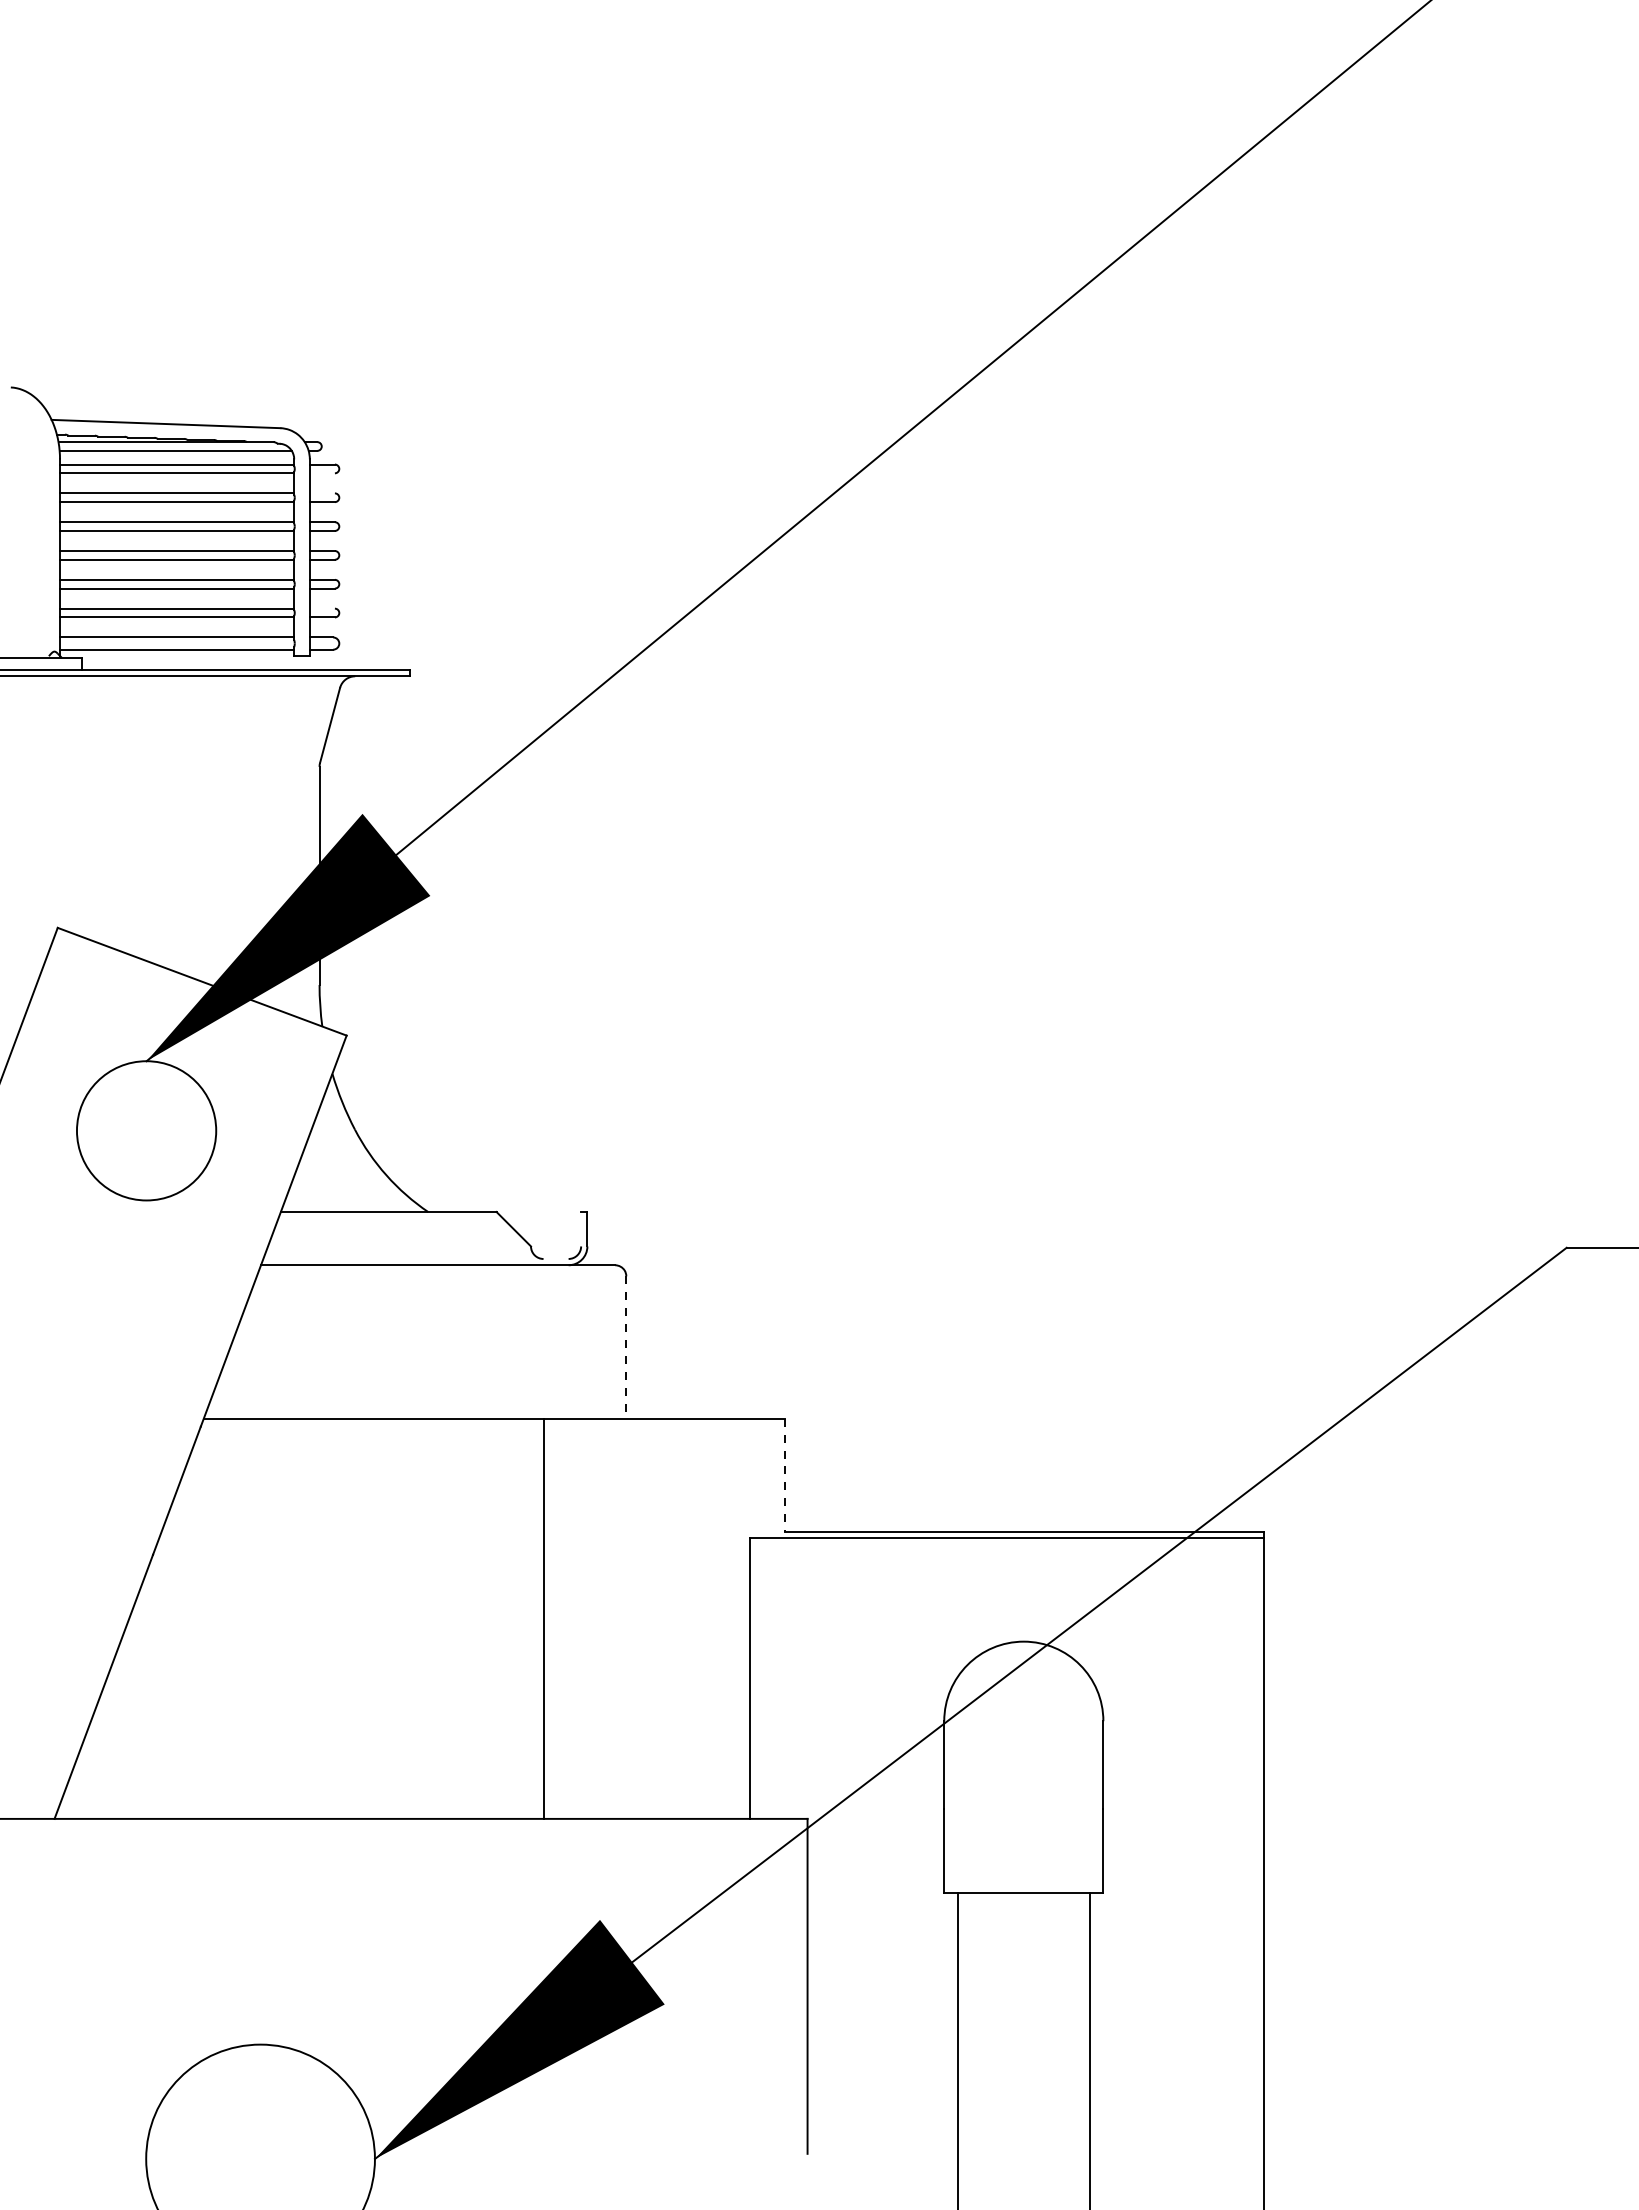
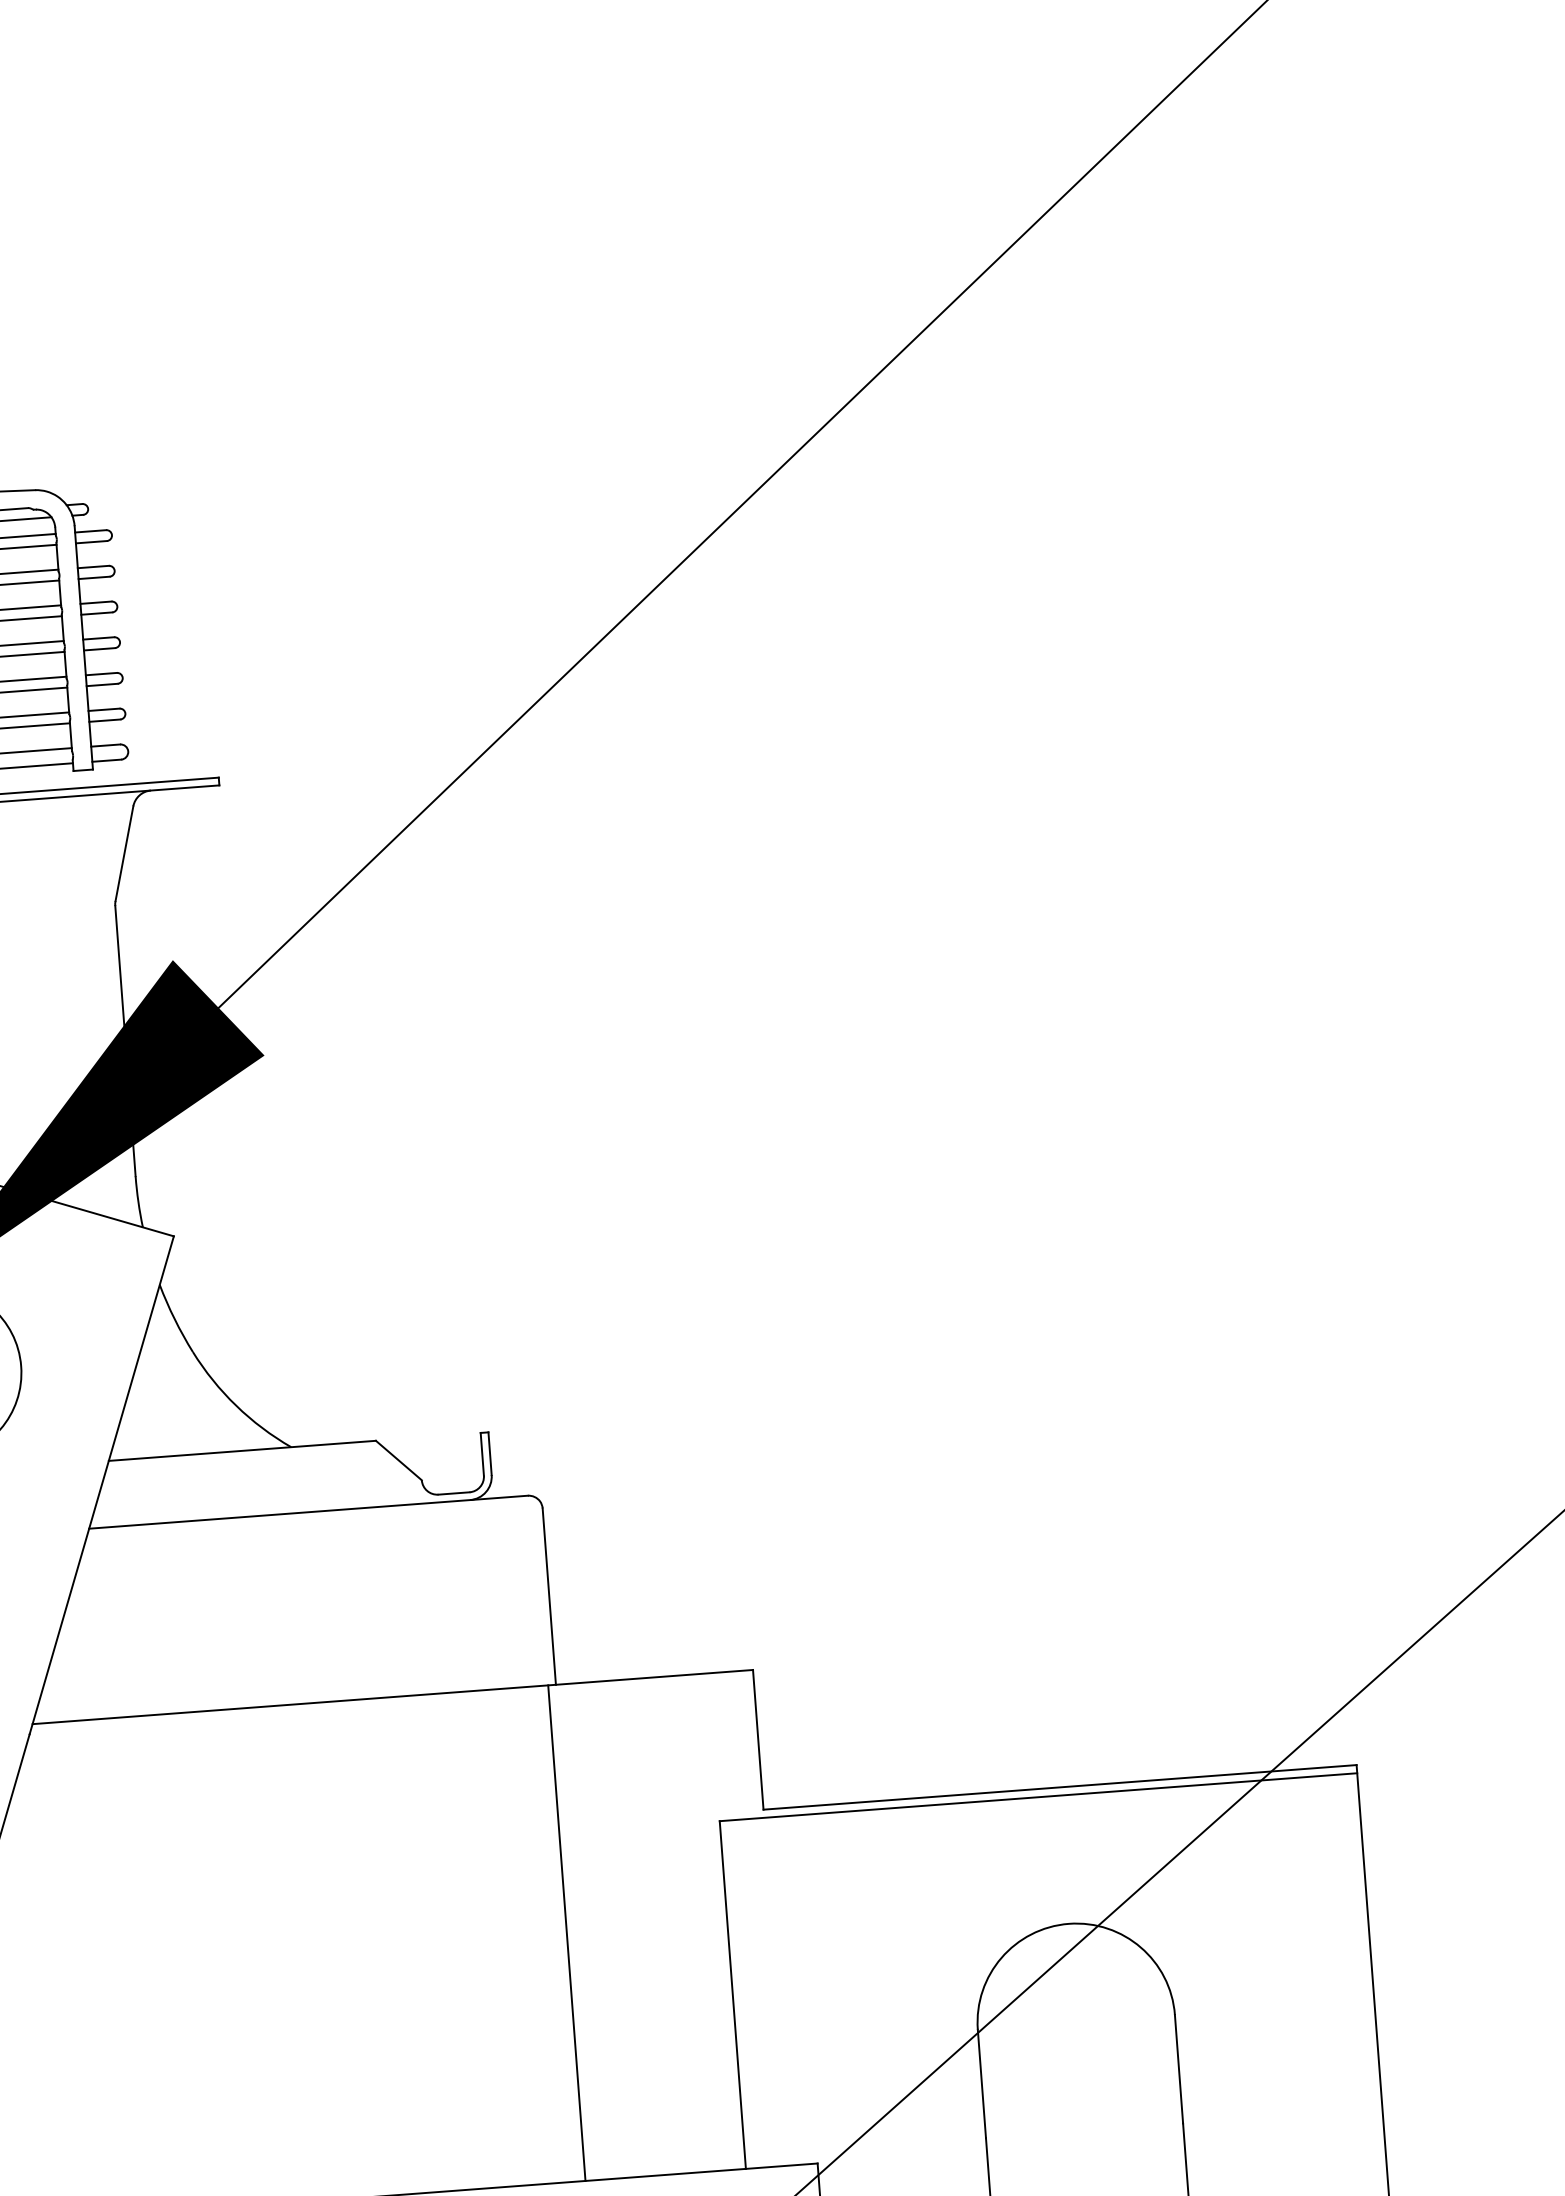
line: (321, 473) -> (90, 542), added
line: (321, 493) -> (92, 567), added
line: (321, 608) -> (102, 709), added
line: (581, 1229) -> (482, 1454), added
line: (555, 1258) -> (453, 1492), added
line: (626, 1348) -> (549, 1597), dashed -> solid
line: (785, 1475) -> (758, 1740), dashed -> solid
line: (544, 1618) -> (567, 1932), moved

